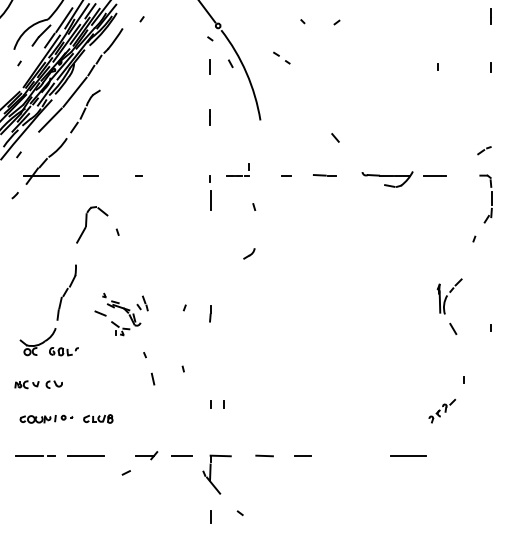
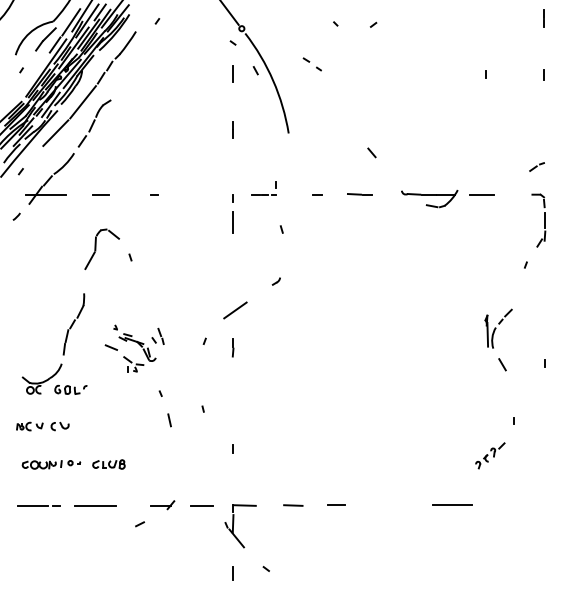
part: (249, 253) -> (276, 281), size x0.62
line: (212, 279) -> (235, 309), added
line: (223, 404) -> (247, 448), removed

